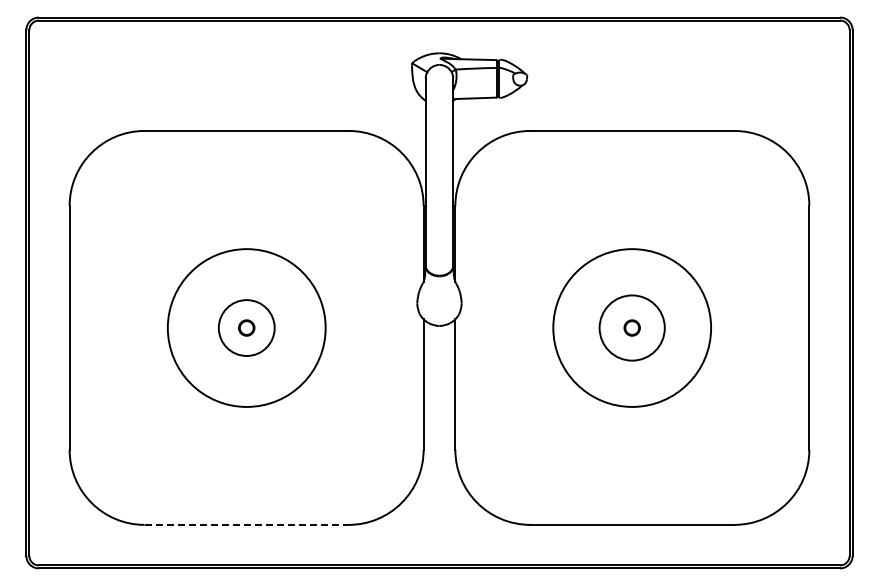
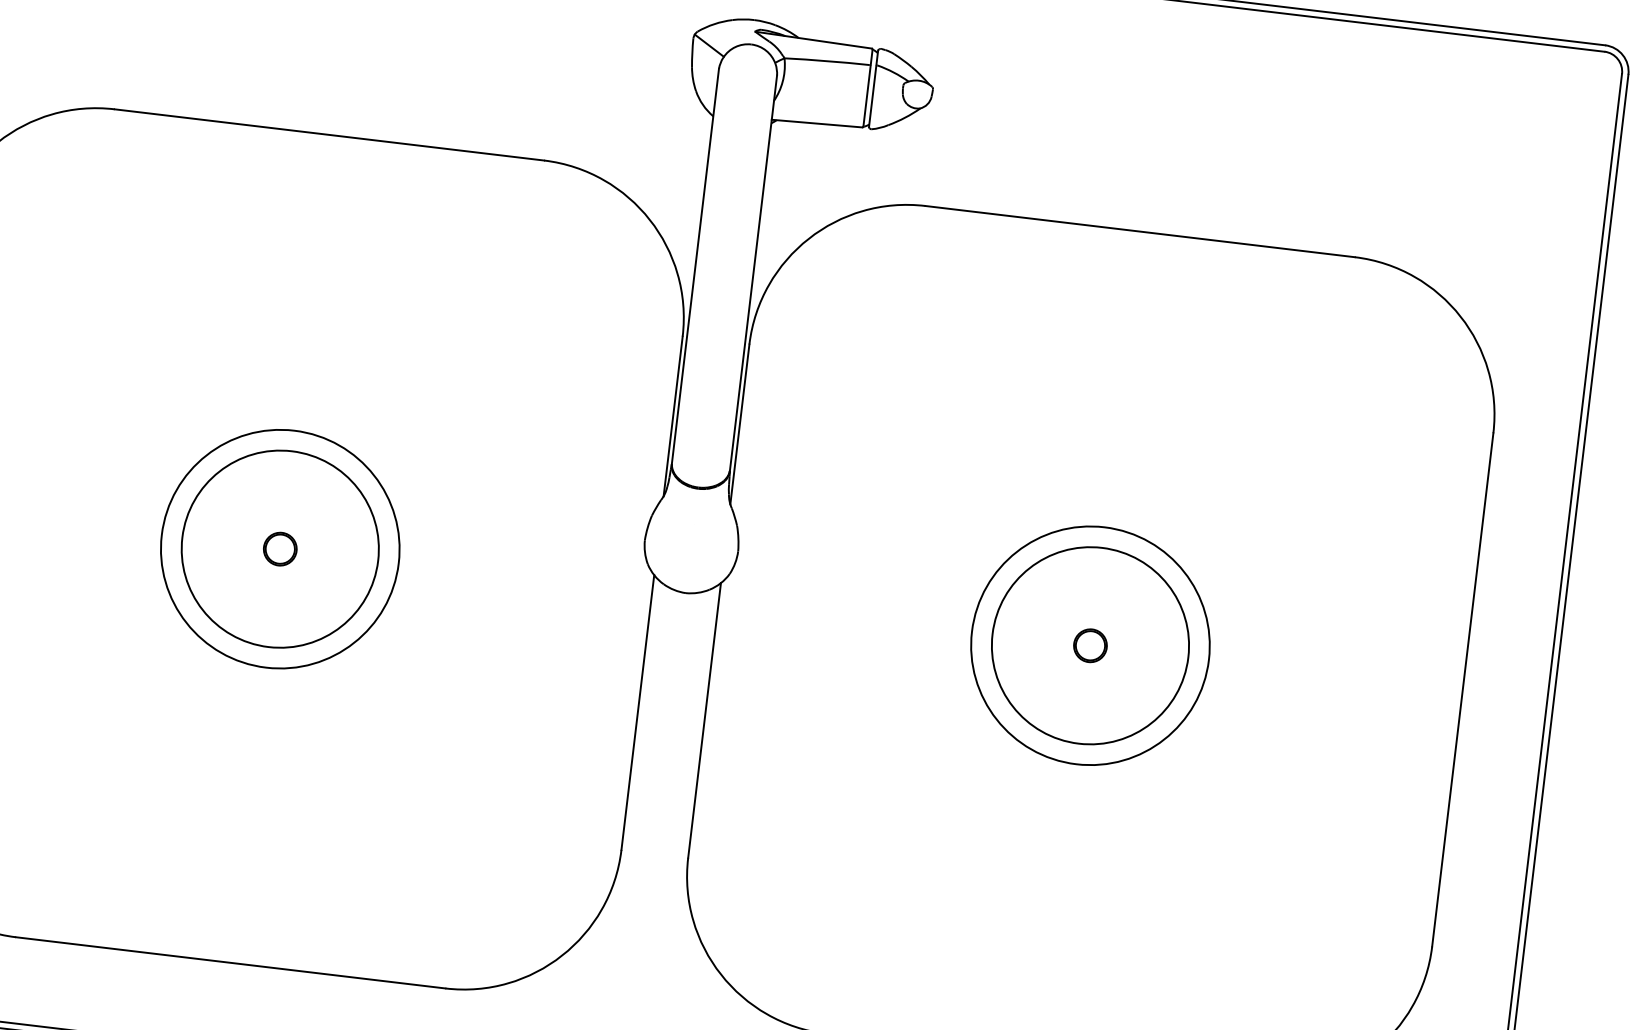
circle: (246, 327) -> (279, 547), size x0.71
circle: (246, 327) -> (279, 547), size x1.67
circle: (631, 327) -> (1089, 644), size x0.71
circle: (631, 327) -> (1089, 644), size x1.43
line: (247, 524) -> (232, 962), dashed -> solid

